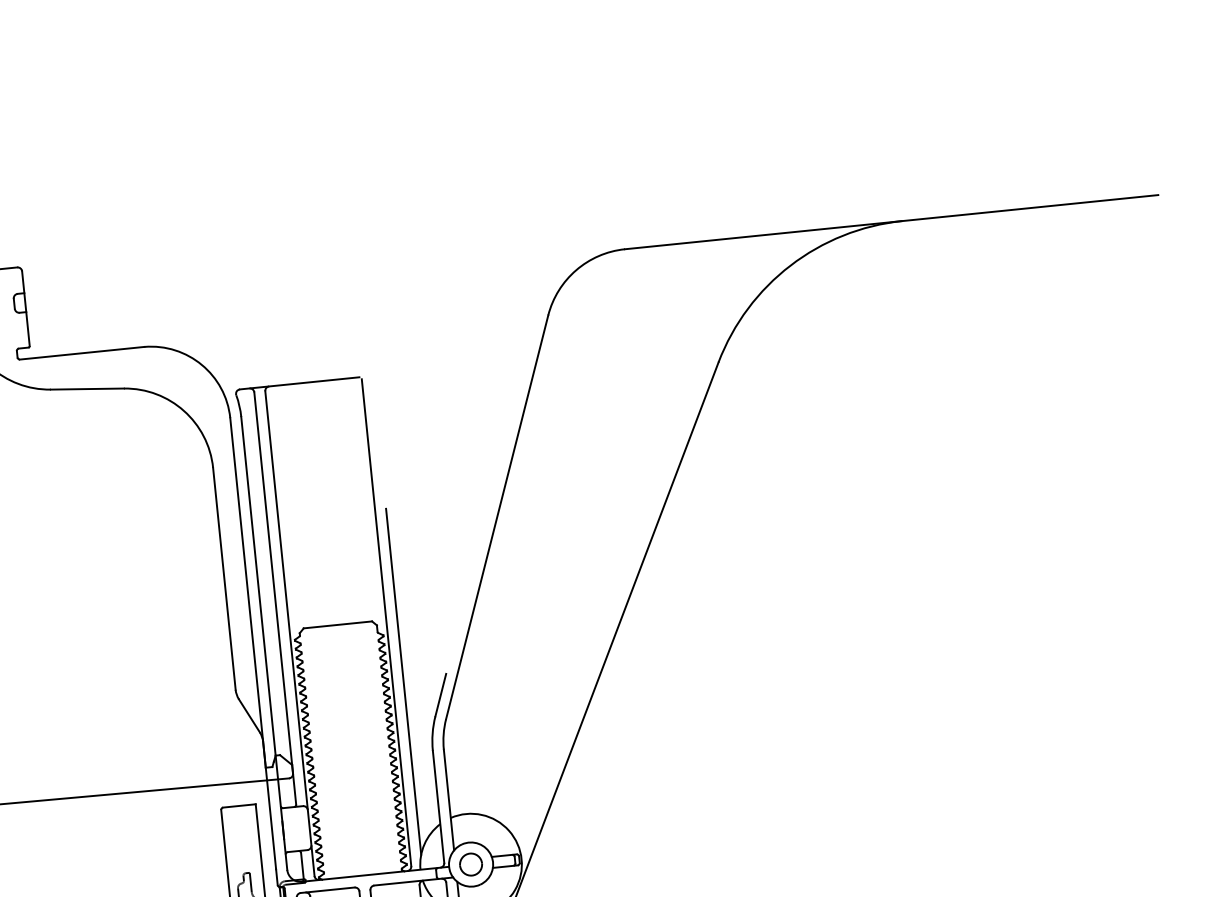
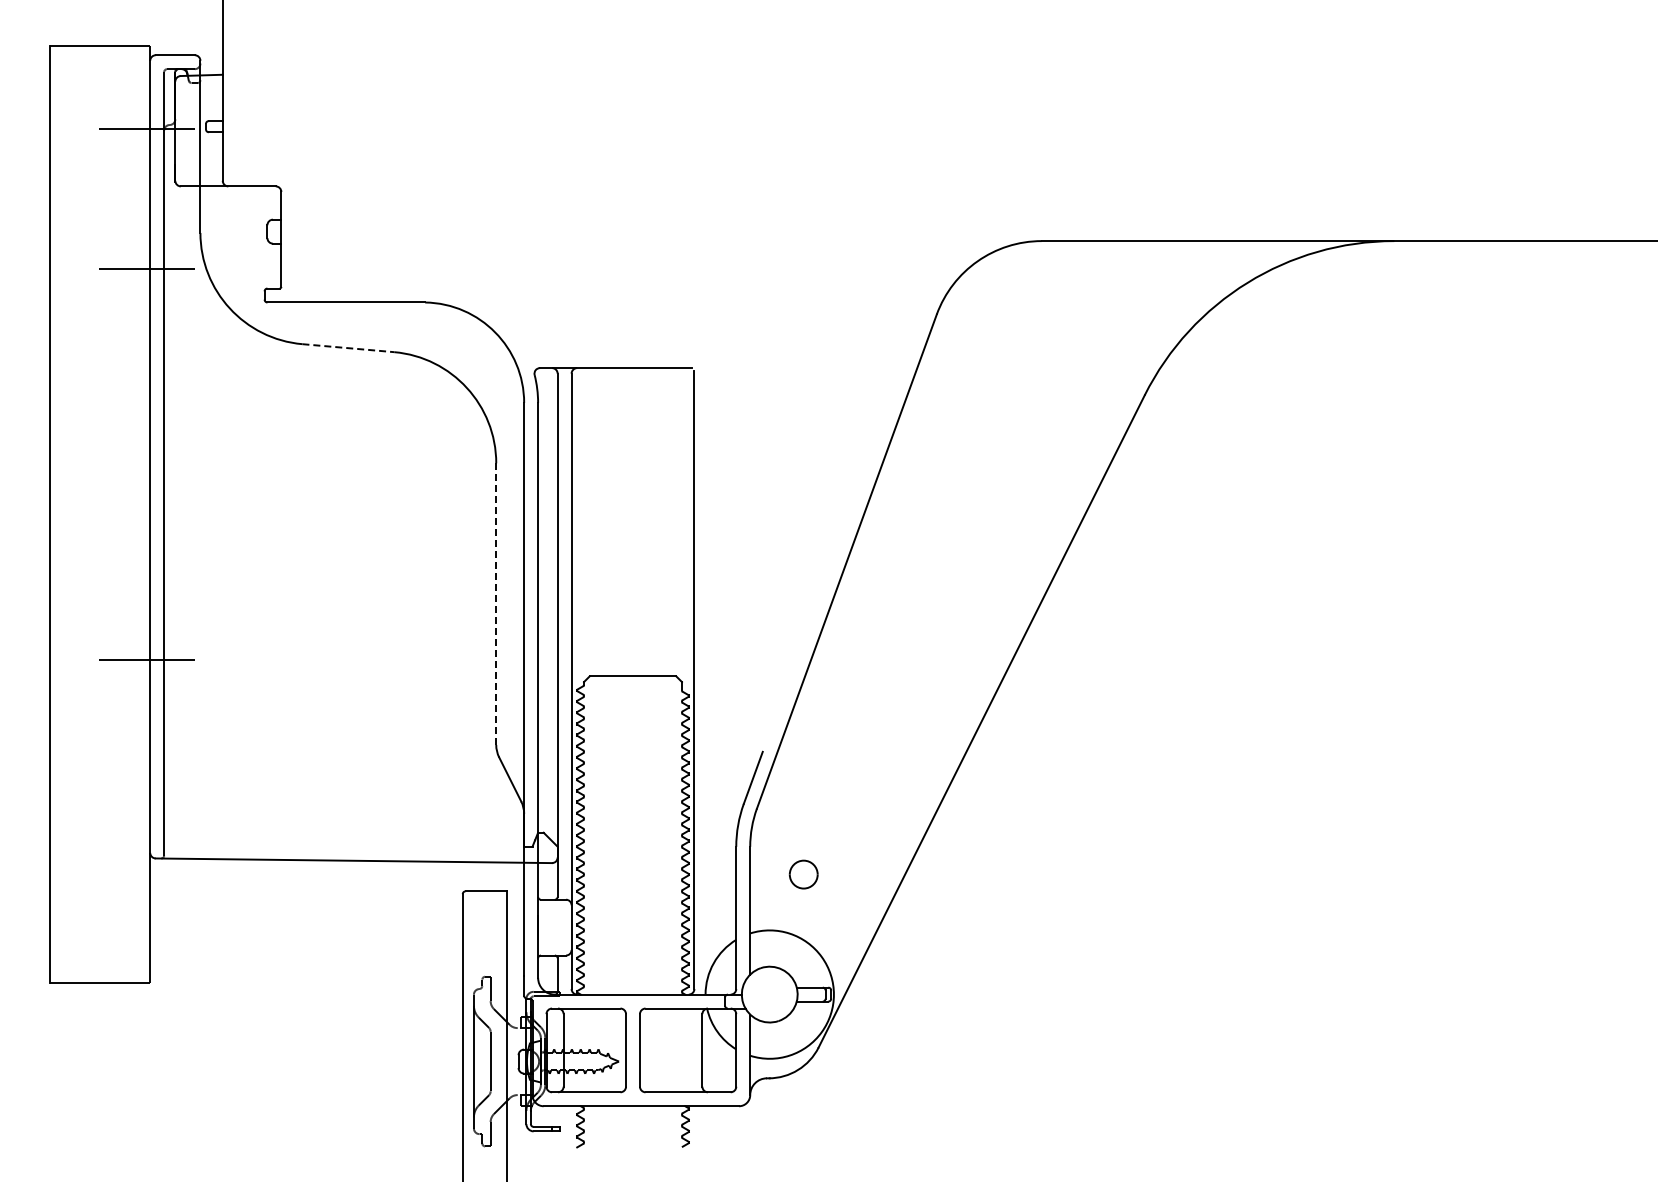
line: (87, 389) -> (348, 348), solid -> dashed
line: (224, 579) -> (496, 604), solid -> dashed
line: (403, 681) -> (708, 755), removed
part: (470, 864) -> (803, 874), moved

